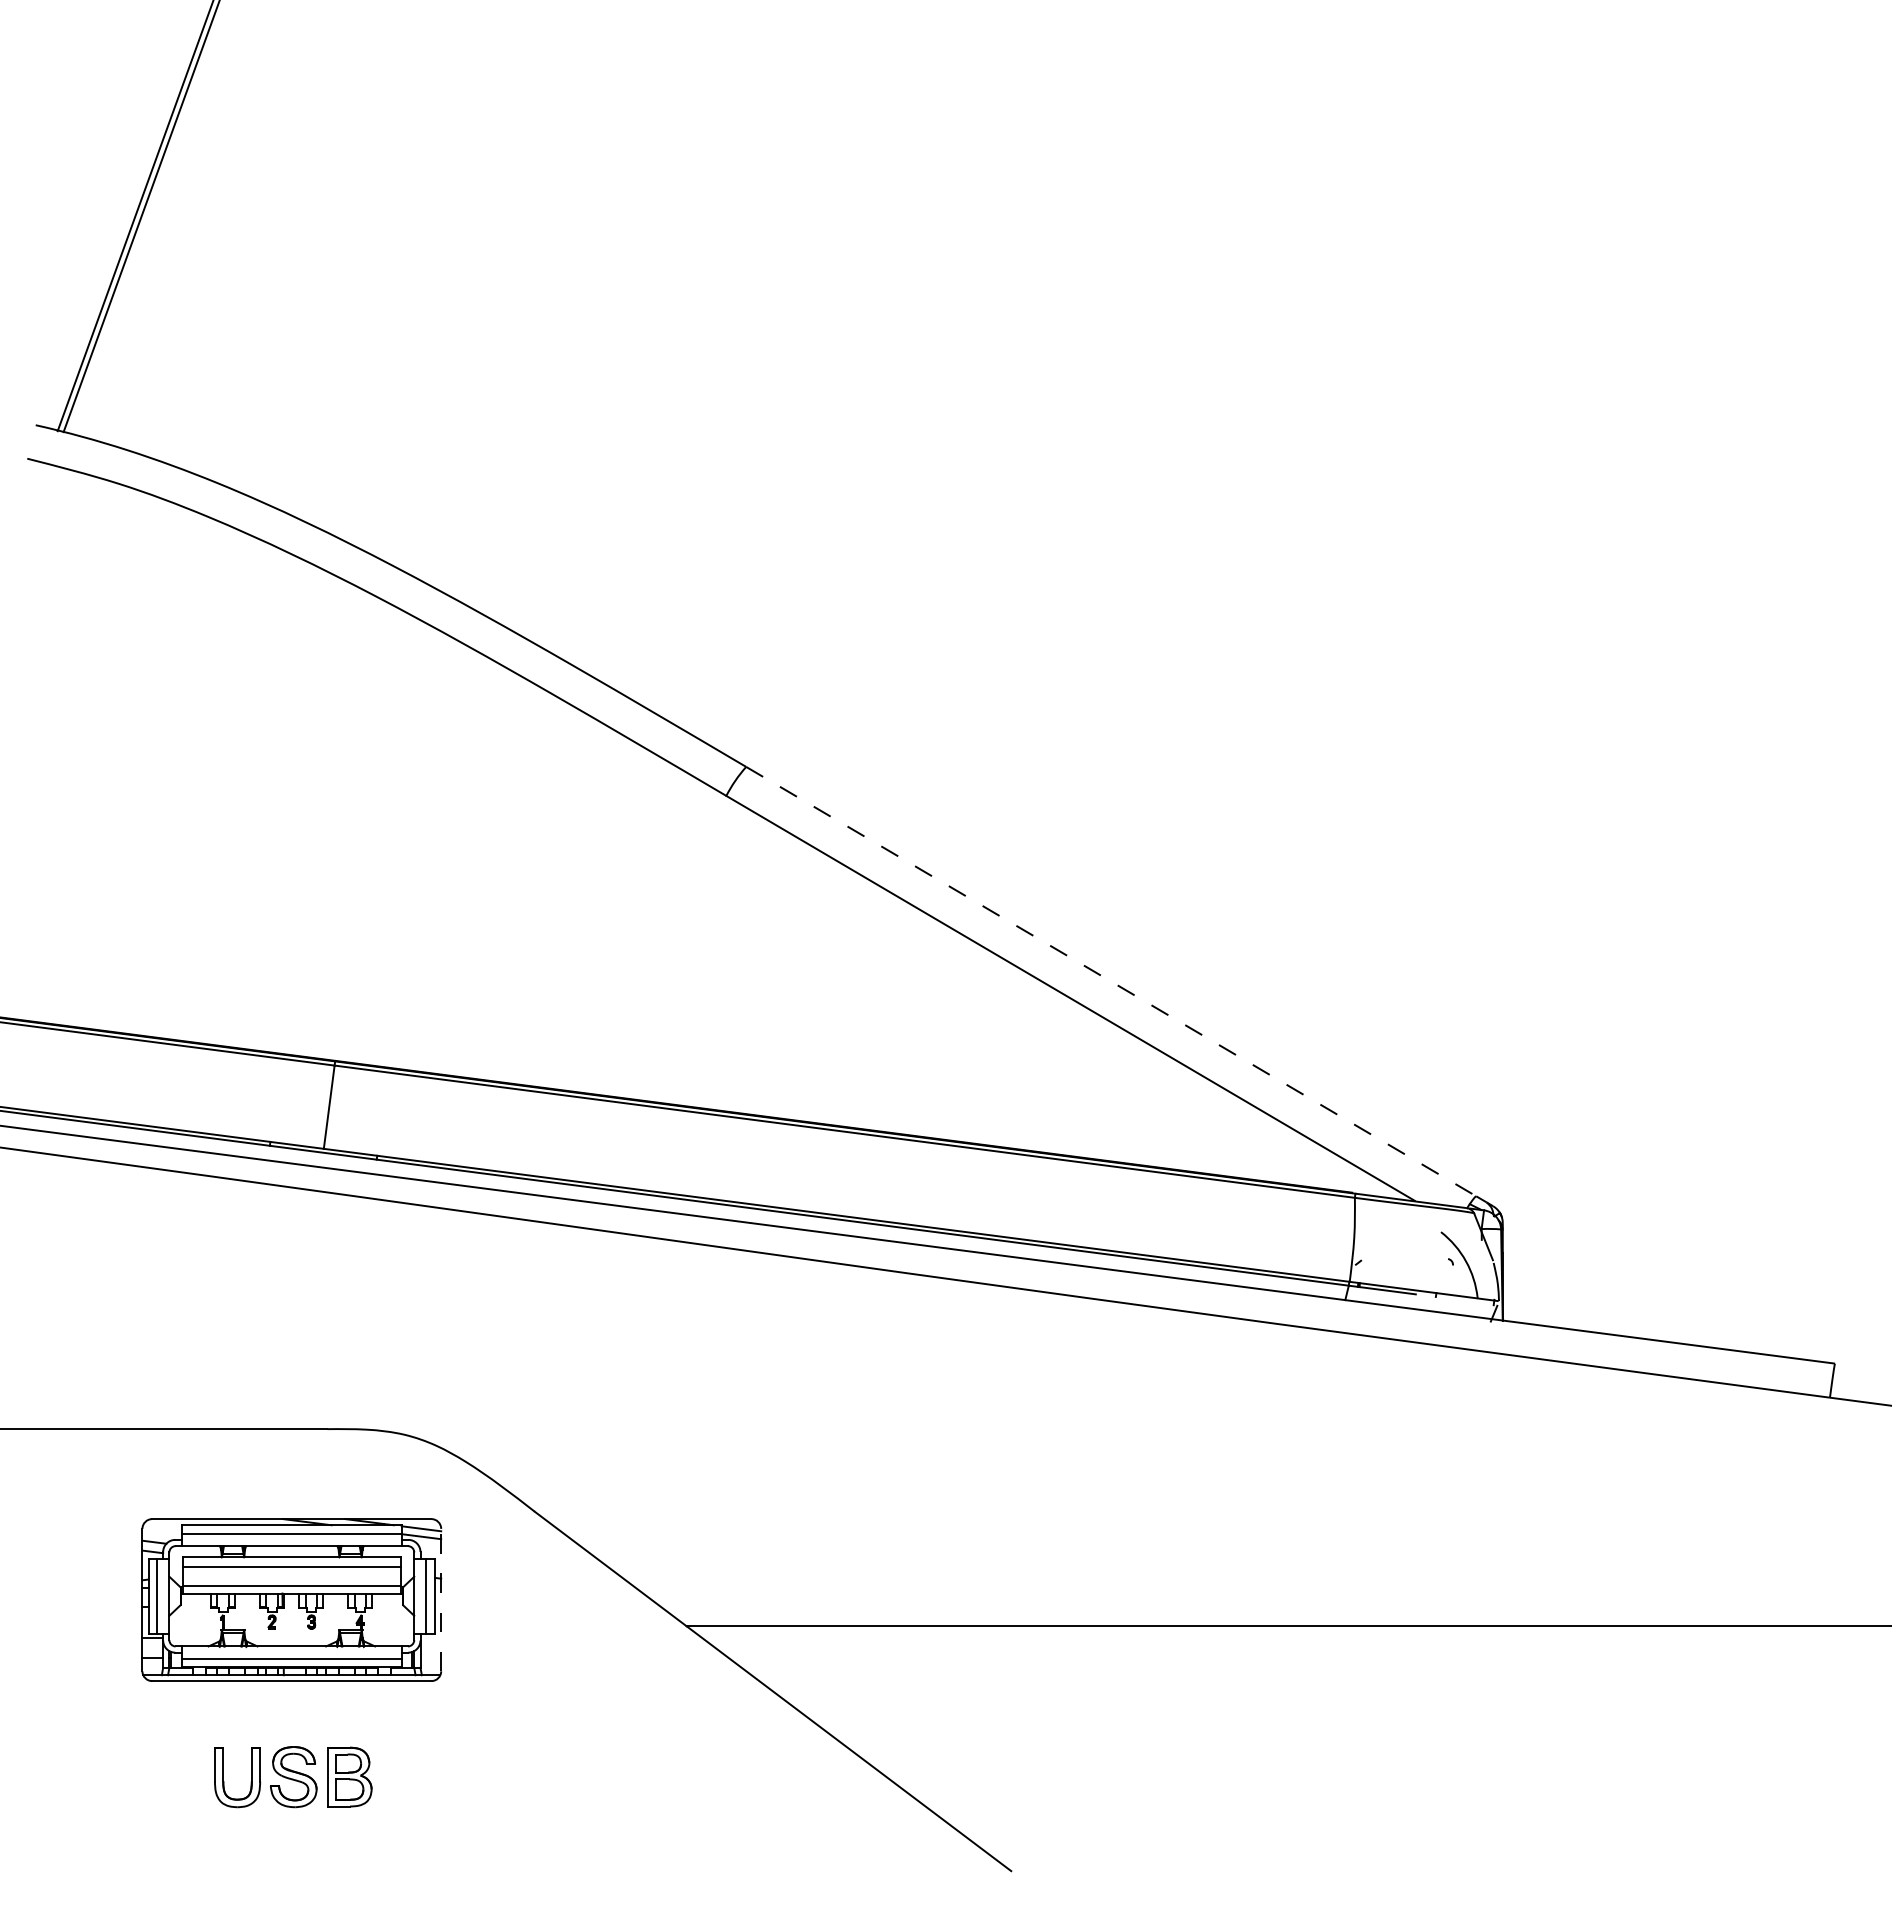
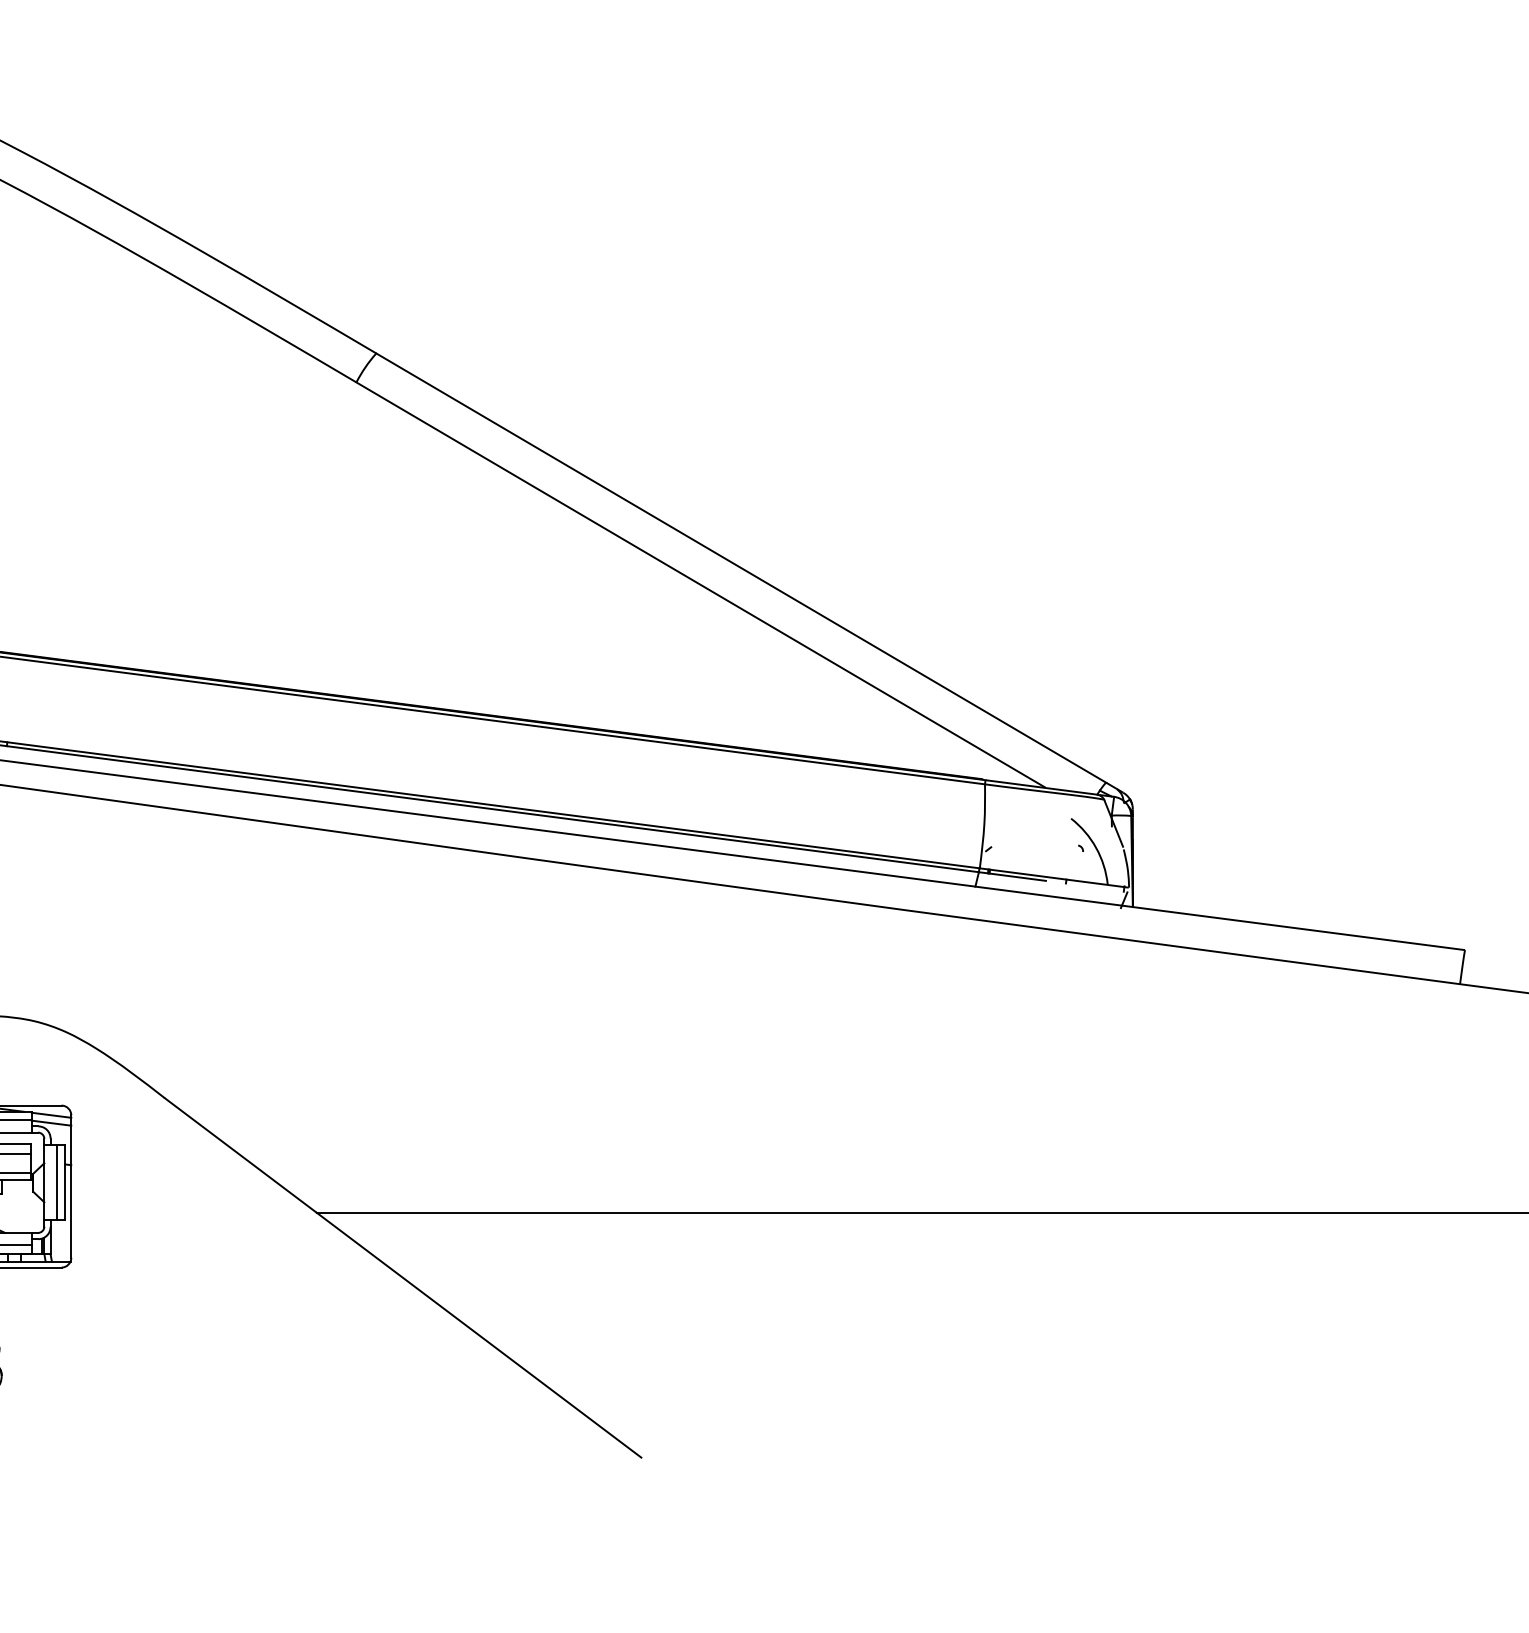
line: (1111, 981) -> (741, 568), dashed -> solid
line: (441, 1599) -> (71, 1186), dashed -> solid

